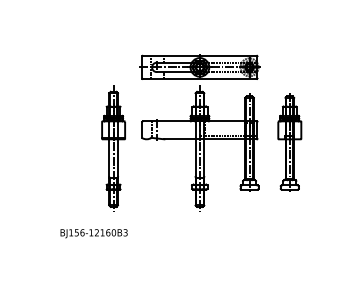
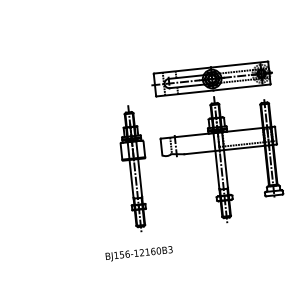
text: (93, 233) -> (138, 253), moved

